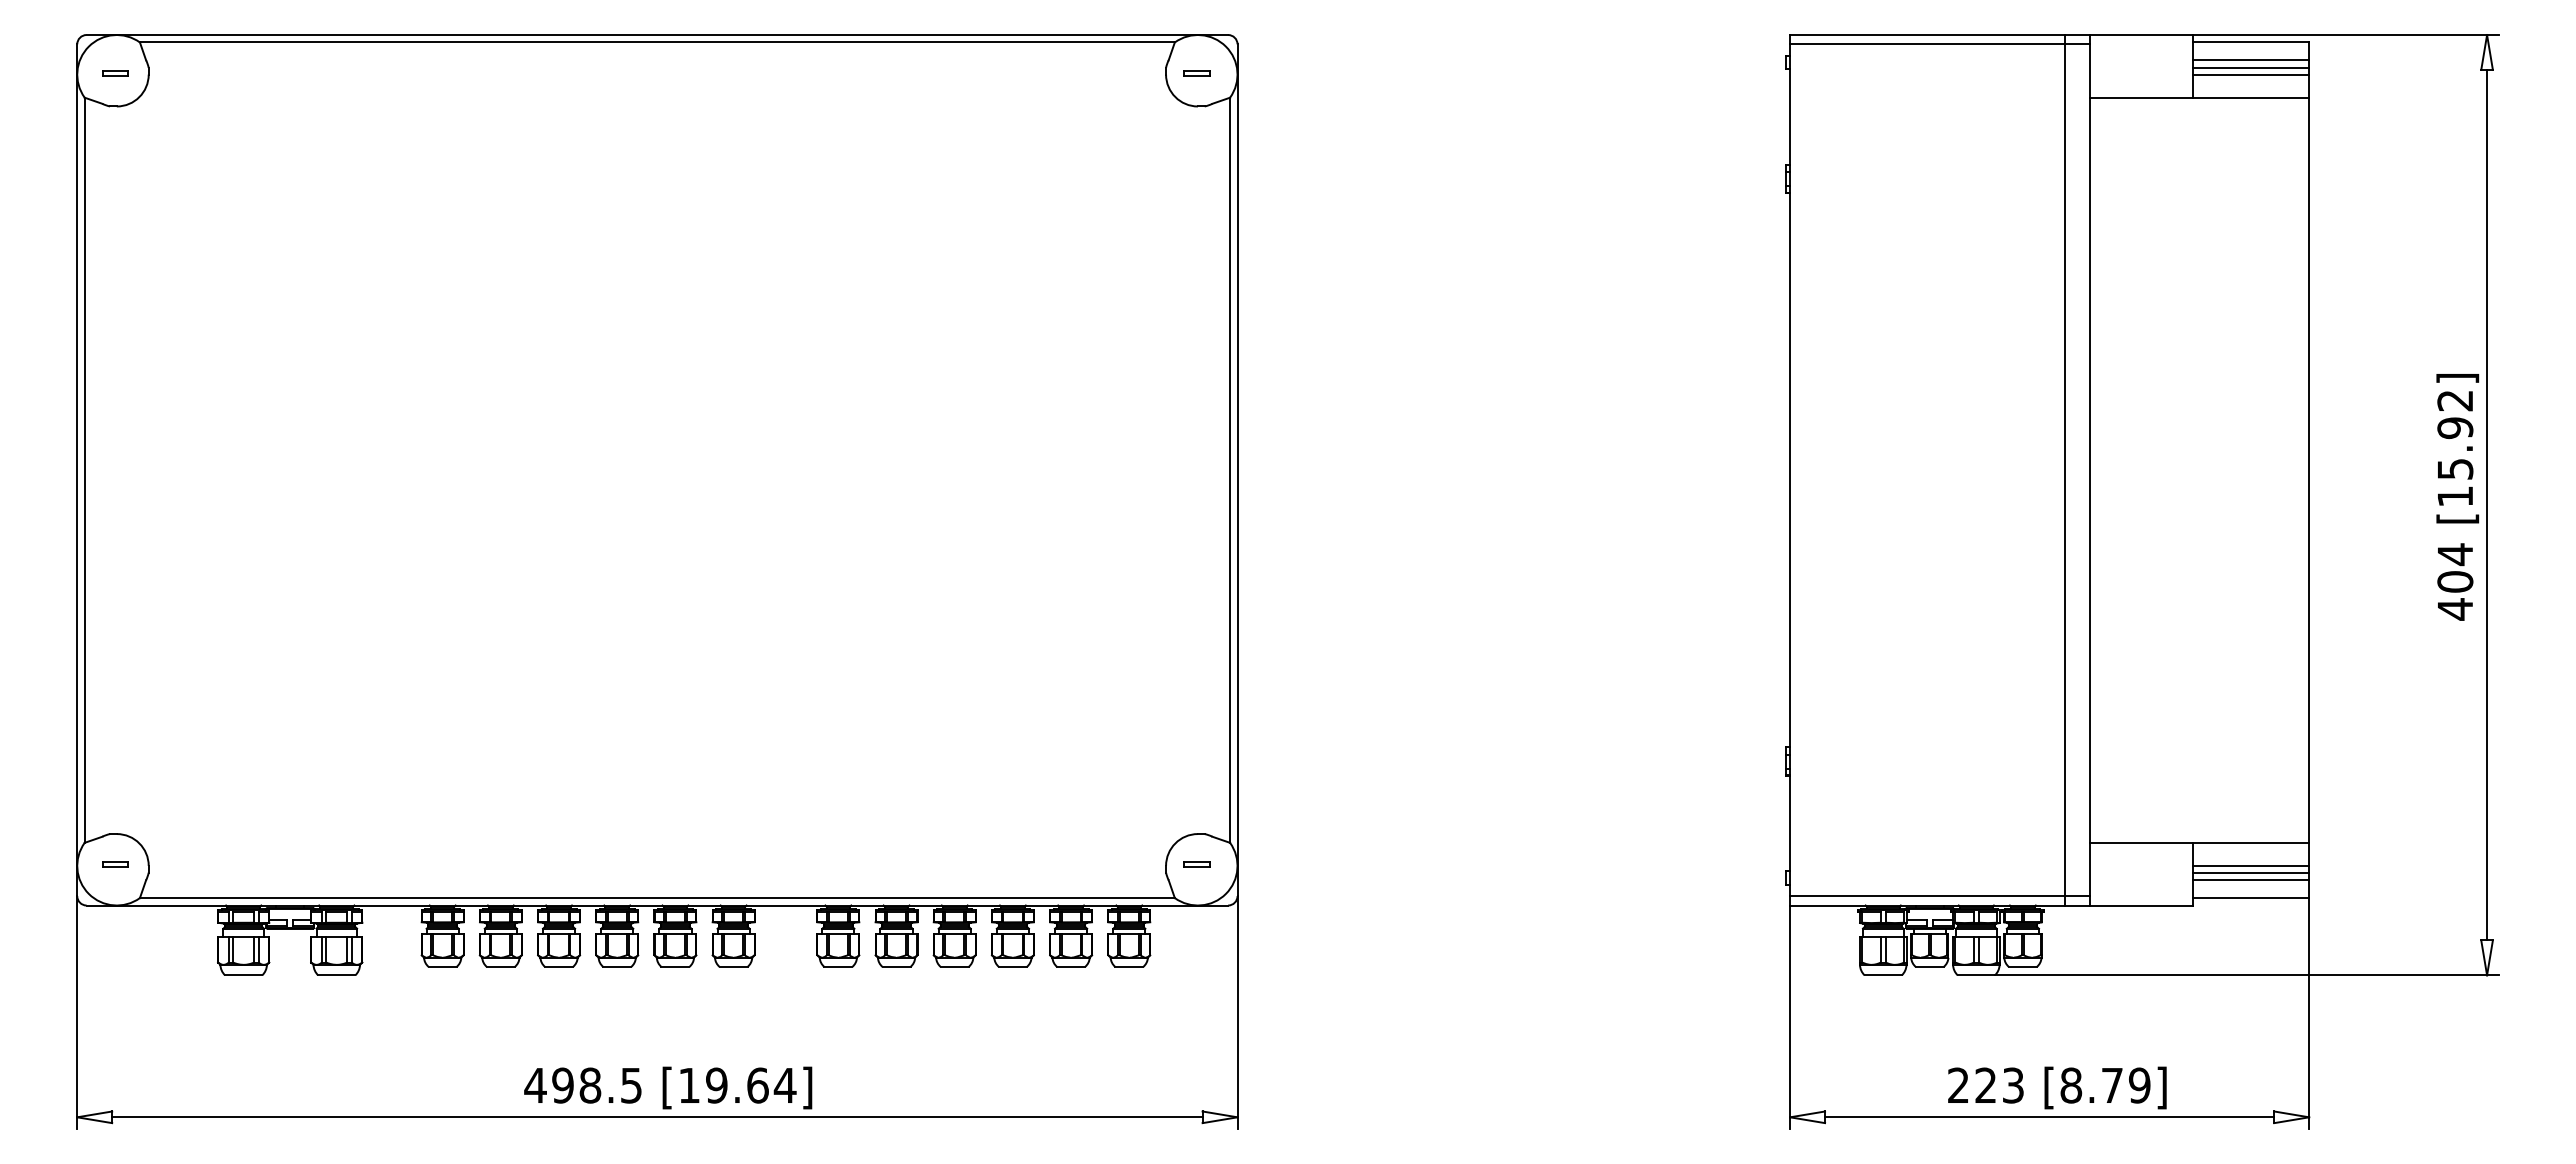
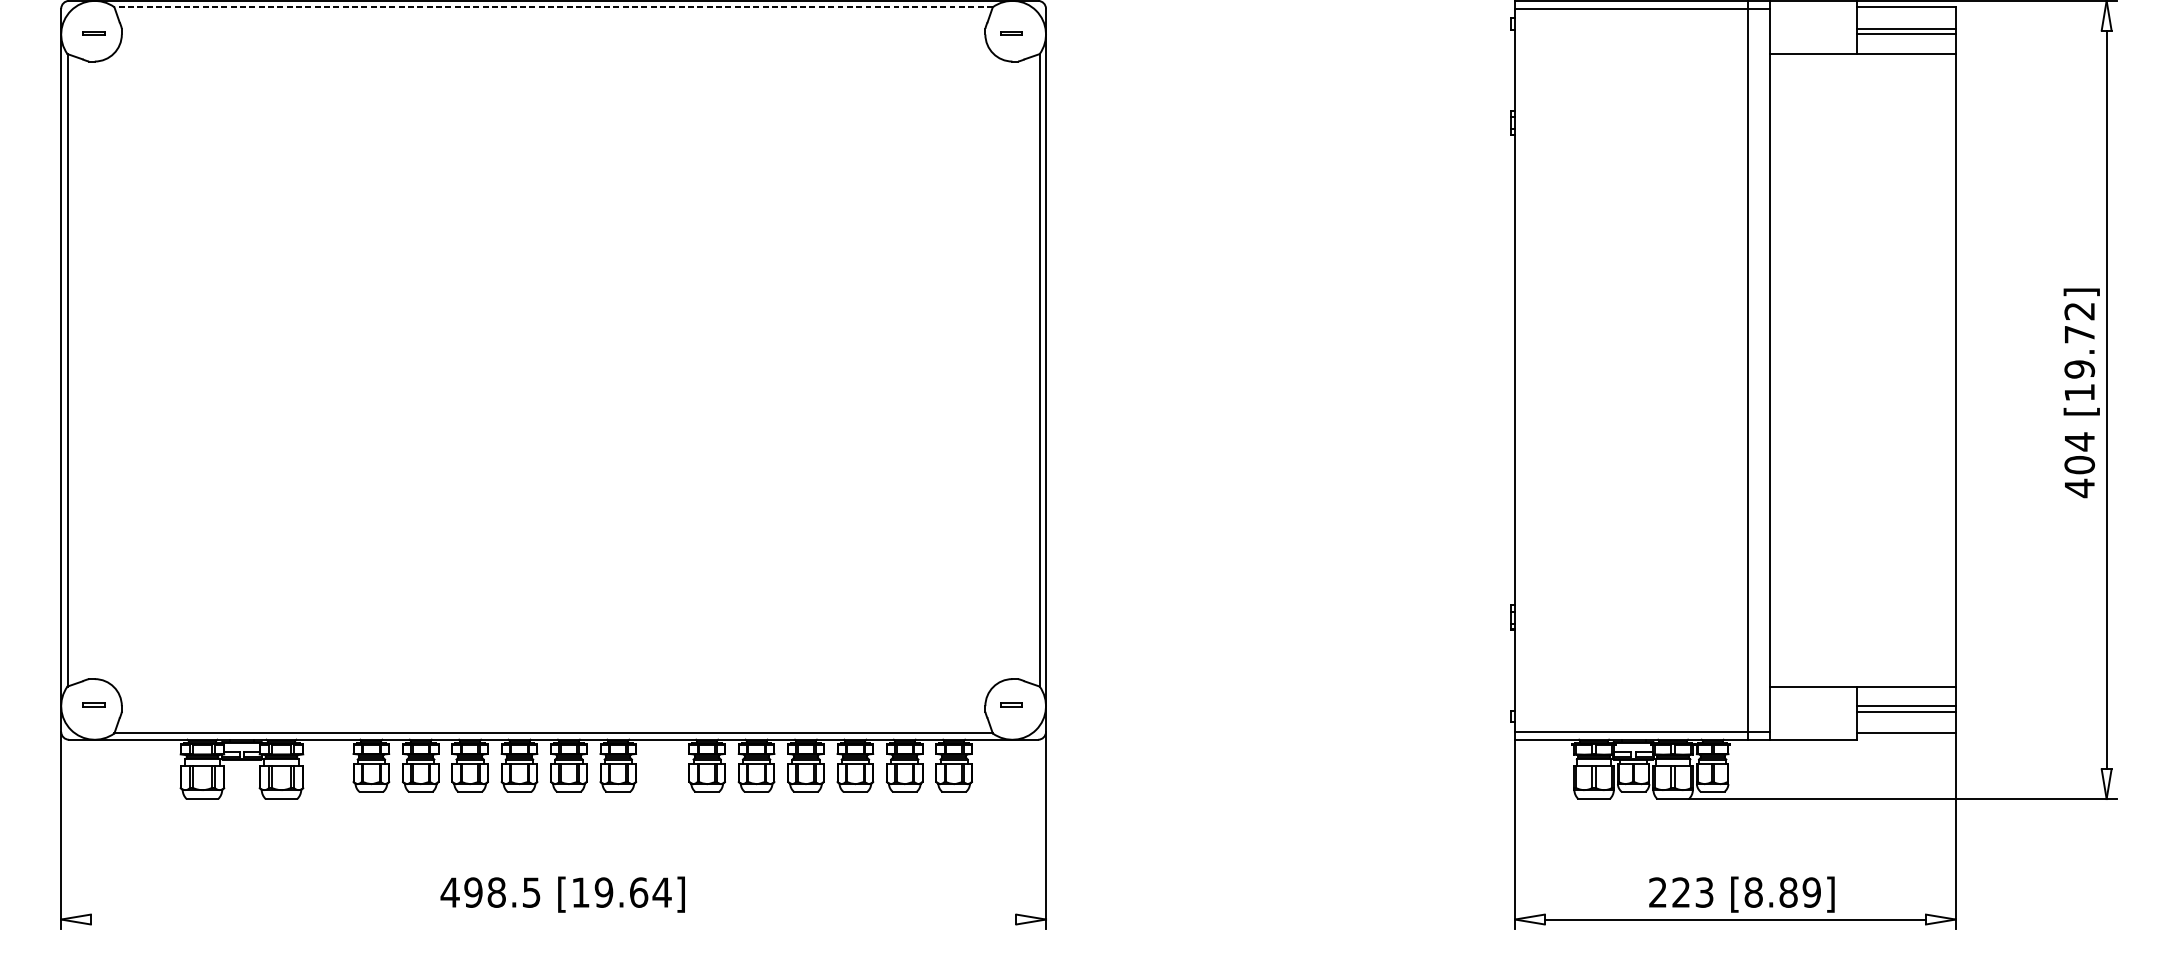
line: (656, 42) -> (552, 7), solid -> dashed
line: (2250, 60) -> (1905, 22), removed
text: (2455, 448) -> (2079, 351), [15.92] -> [19.72]
line: (2250, 880) -> (1905, 718), removed
text: (2112, 1085) -> (1788, 892), [8.79] -> [8.89]
line: (657, 1117) -> (553, 919), removed

